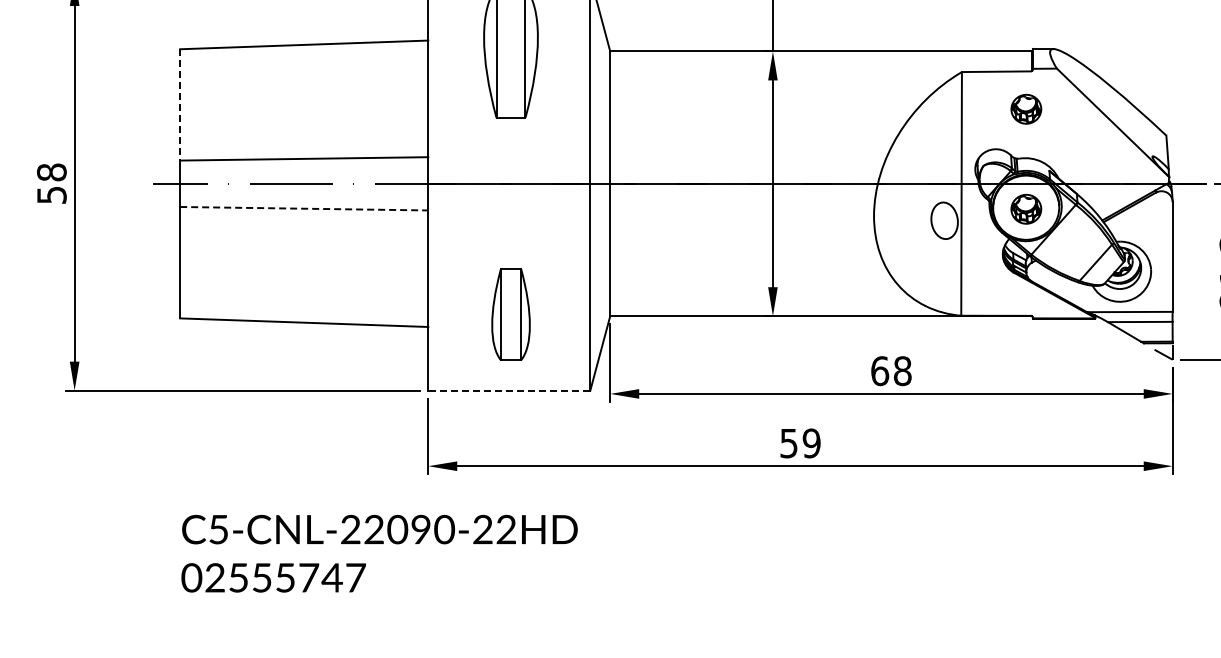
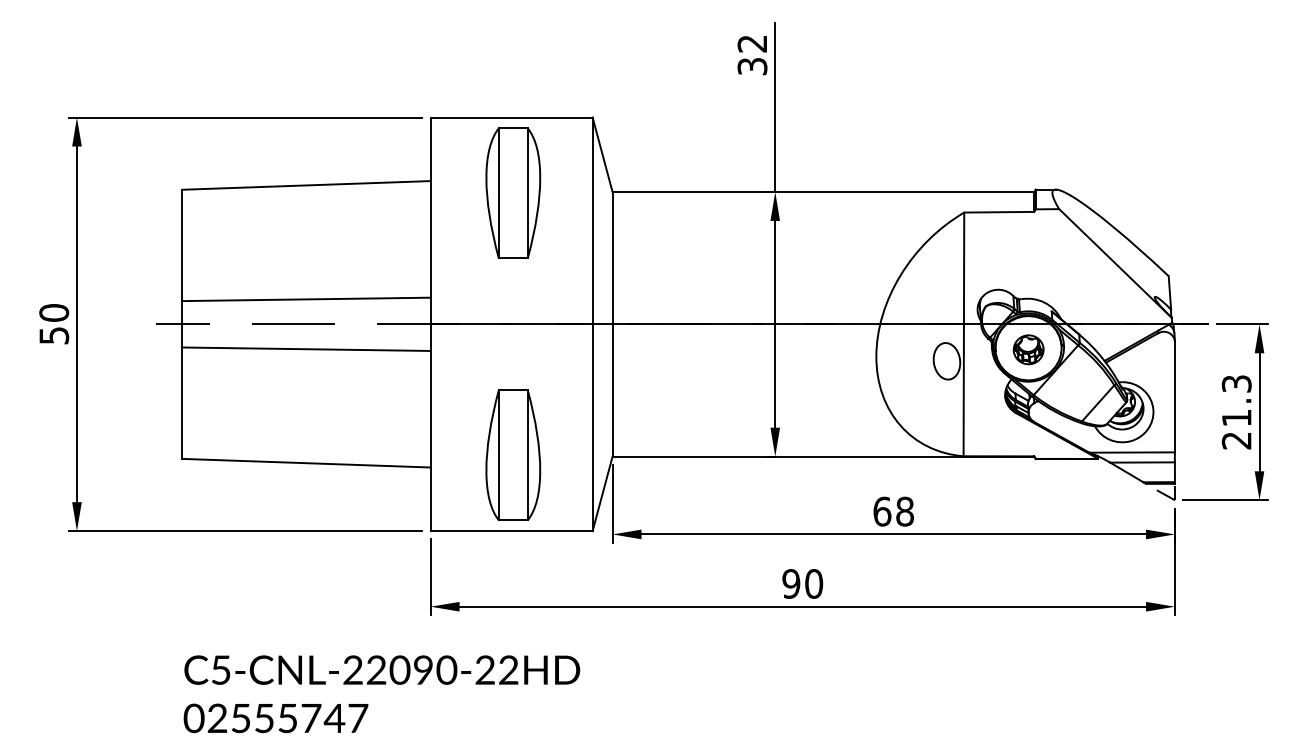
line: (180, 104) -> (182, 245), dashed -> solid
part: (1026, 108) -> (1028, 249), removed
text: (52, 171) -> (54, 312), 58 -> 50
line: (305, 208) -> (307, 349), dashed -> solid
part: (511, 313) -> (513, 454), size x1.43
line: (509, 390) -> (511, 531), dashed -> solid
text: (800, 442) -> (802, 583), 59 -> 90

